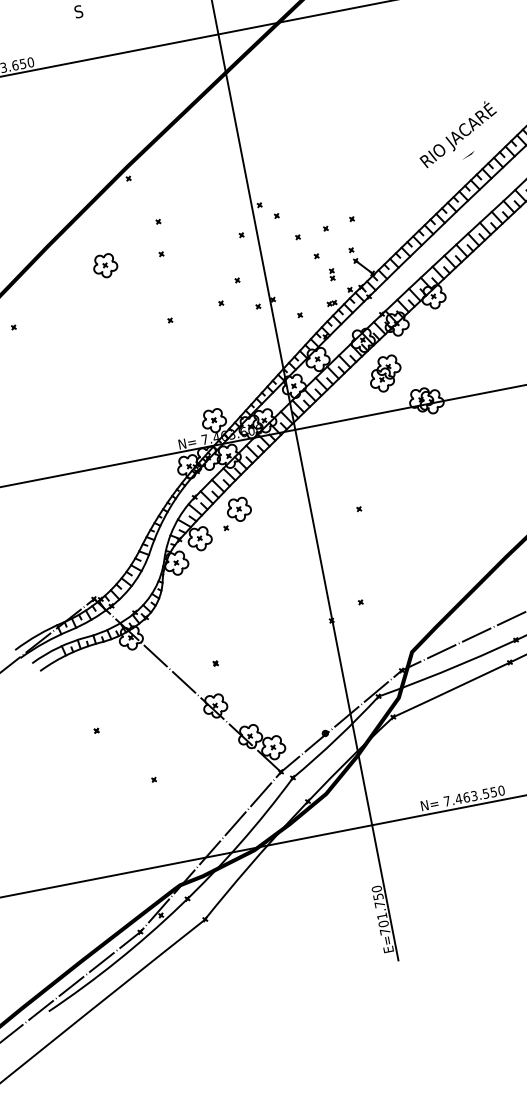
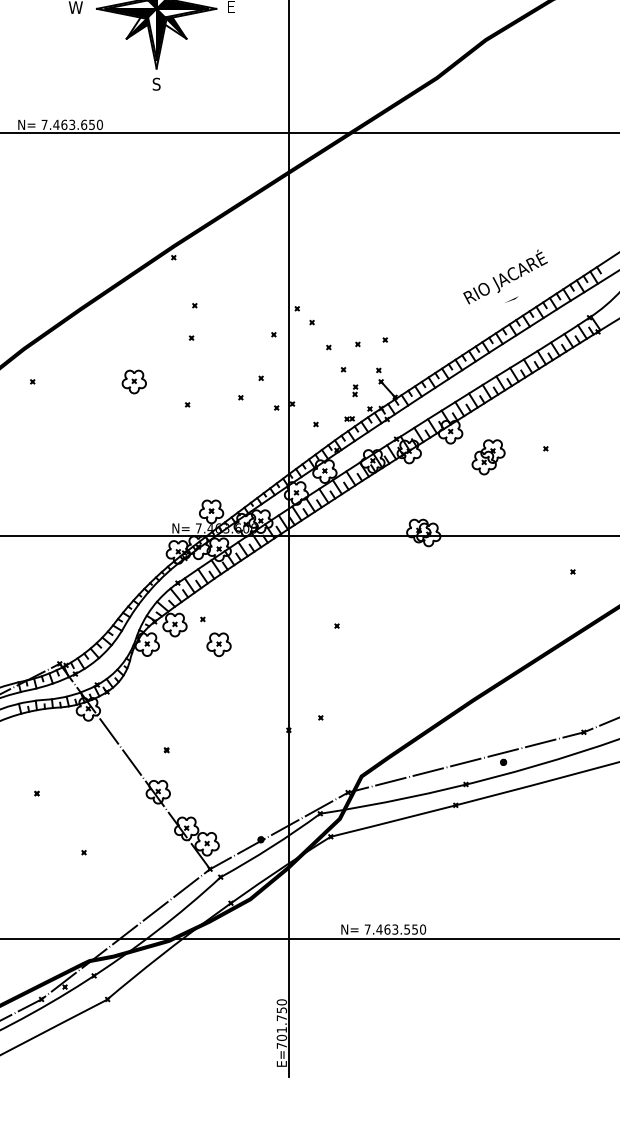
part: (104, 265) -> (133, 381), moved
part: (385, 374) -> (488, 457), moved
part: (238, 509) -> (218, 644), moved

